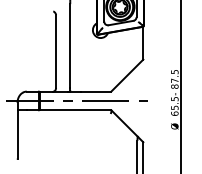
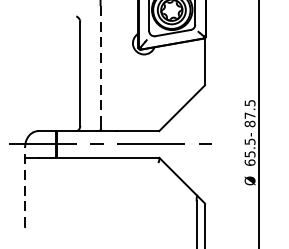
line: (70, 46) -> (100, 66), solid -> dashed
line: (17, 130) -> (25, 186), solid -> dashed

